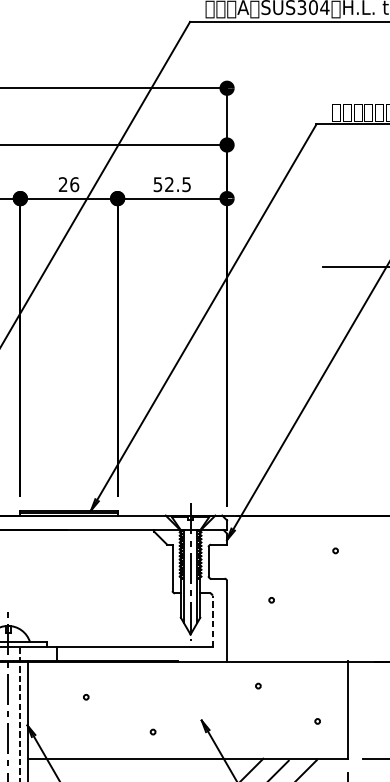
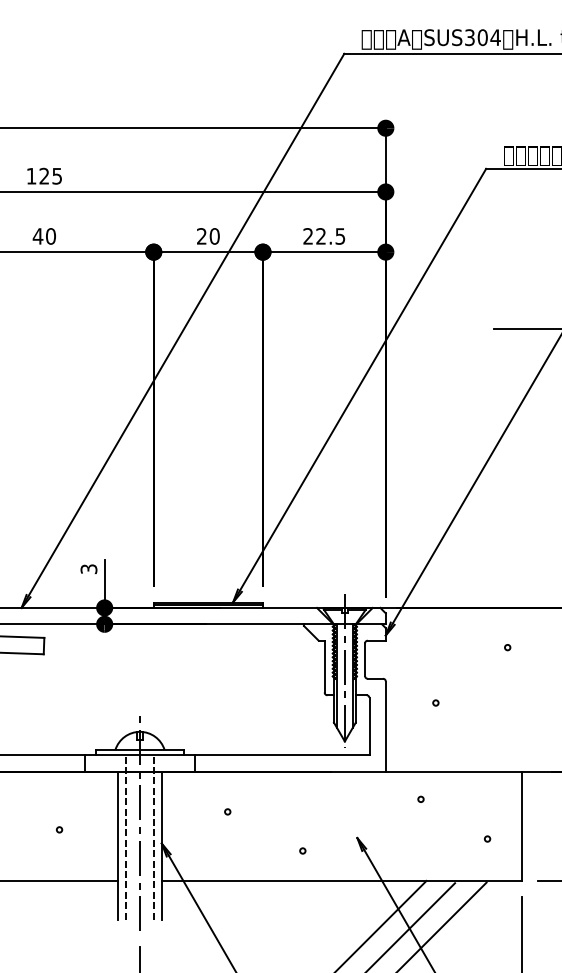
text: (74, 184) -> (214, 236), 26 -> 20
text: (157, 184) -> (307, 236), 52.5 -> 22.5
line: (212, 621) -> (369, 726), dashed -> solid

